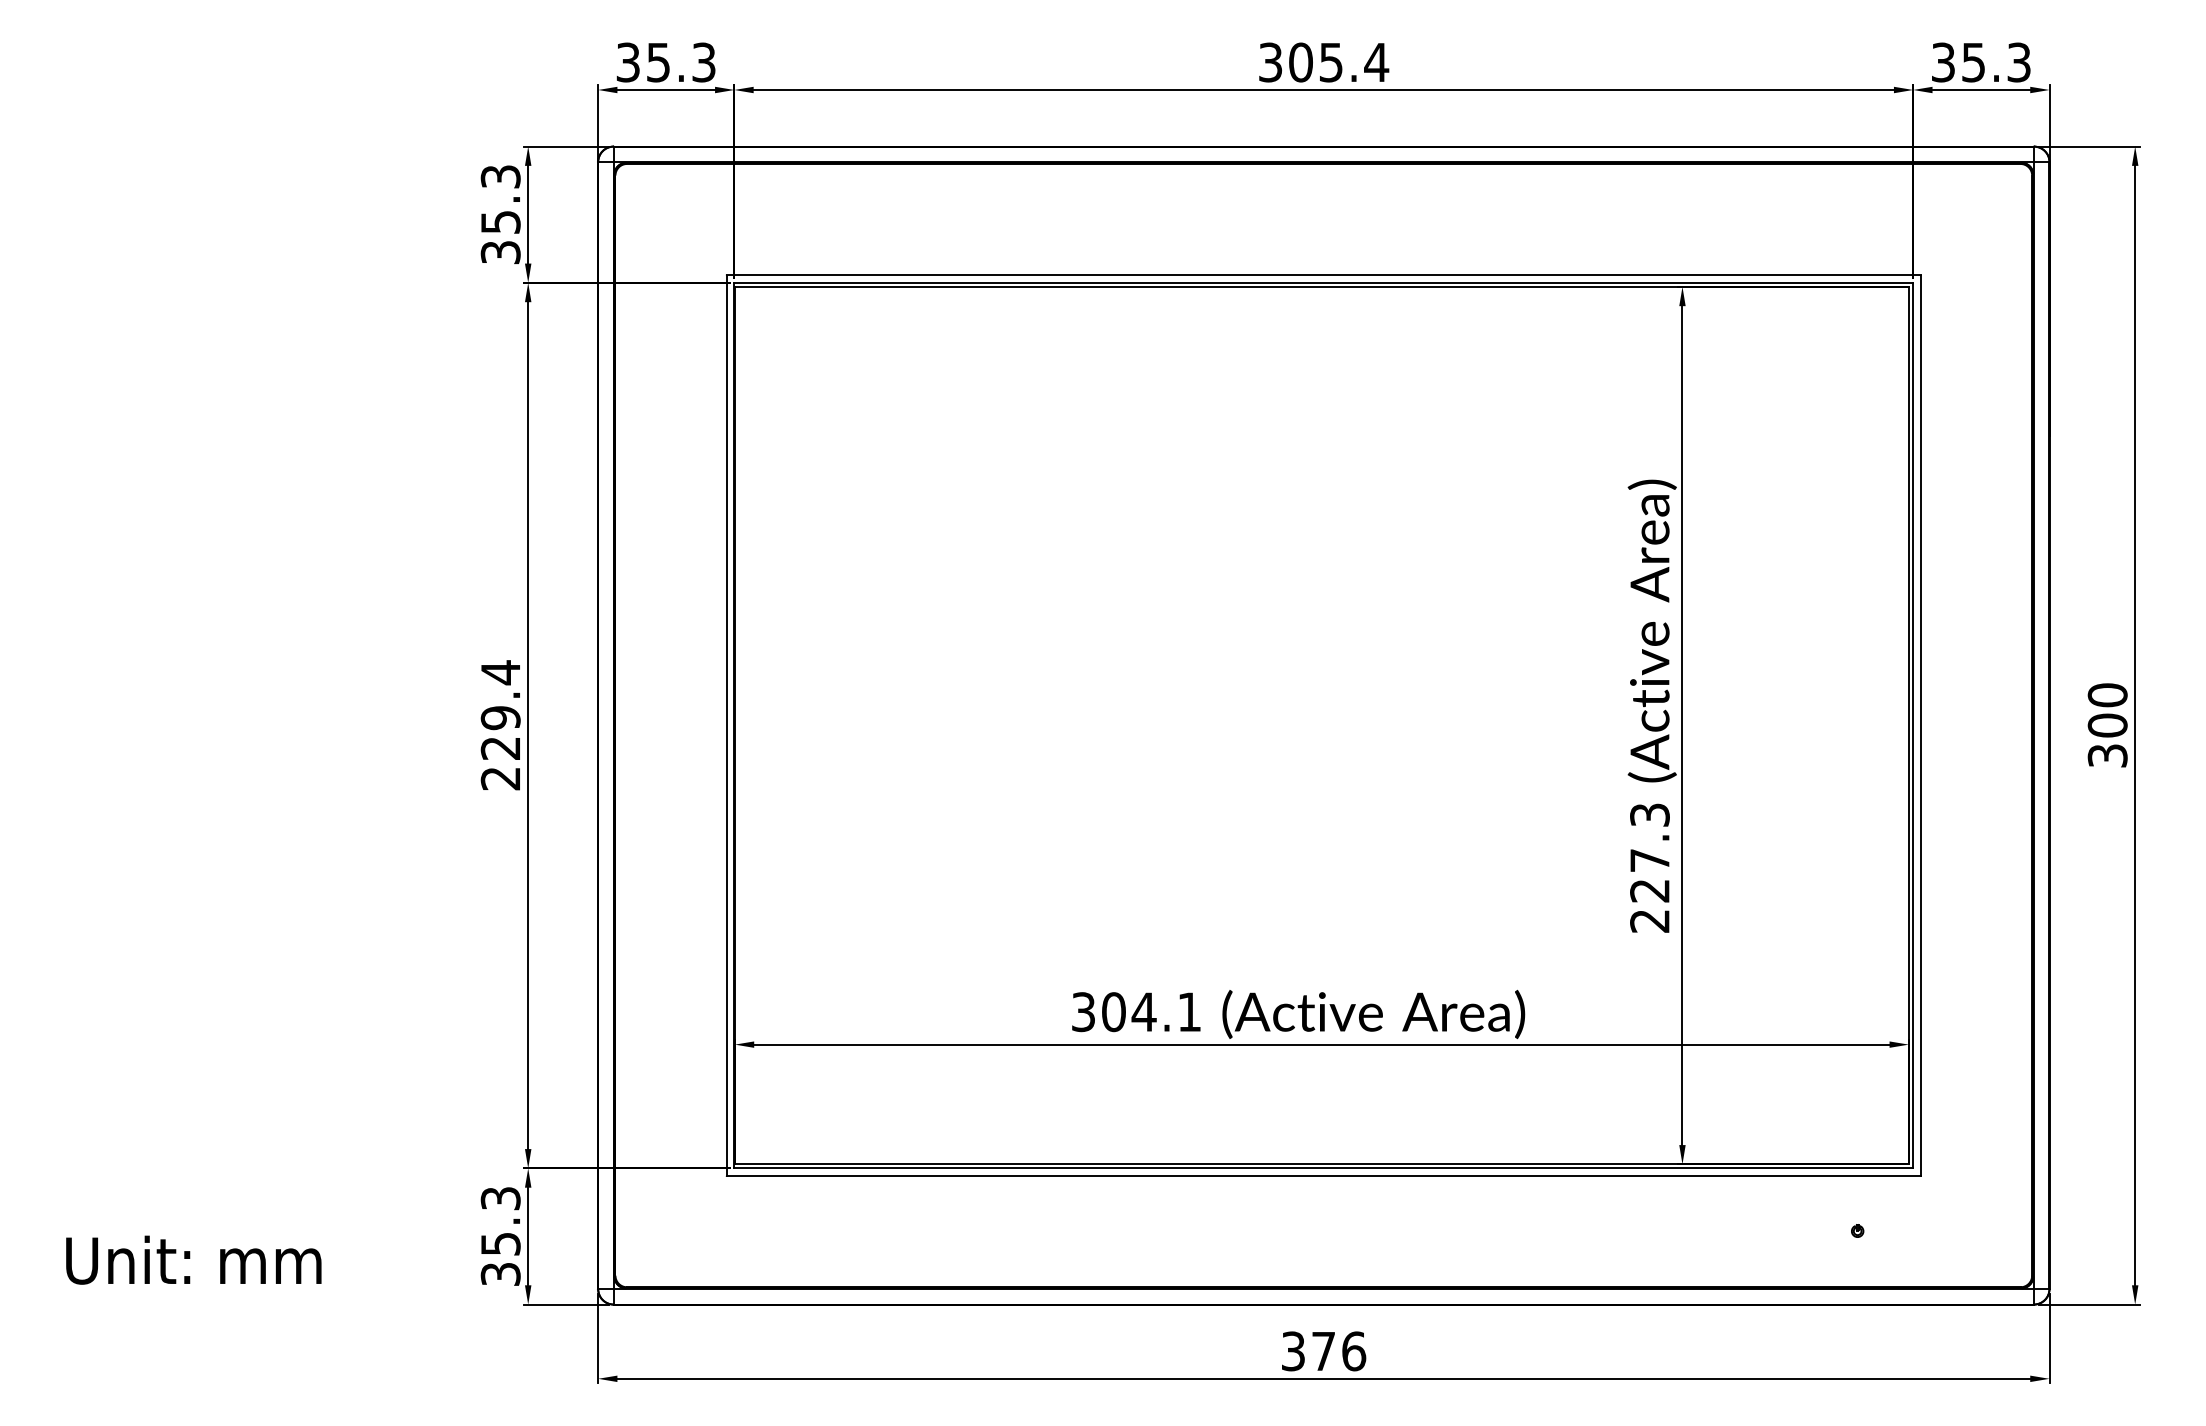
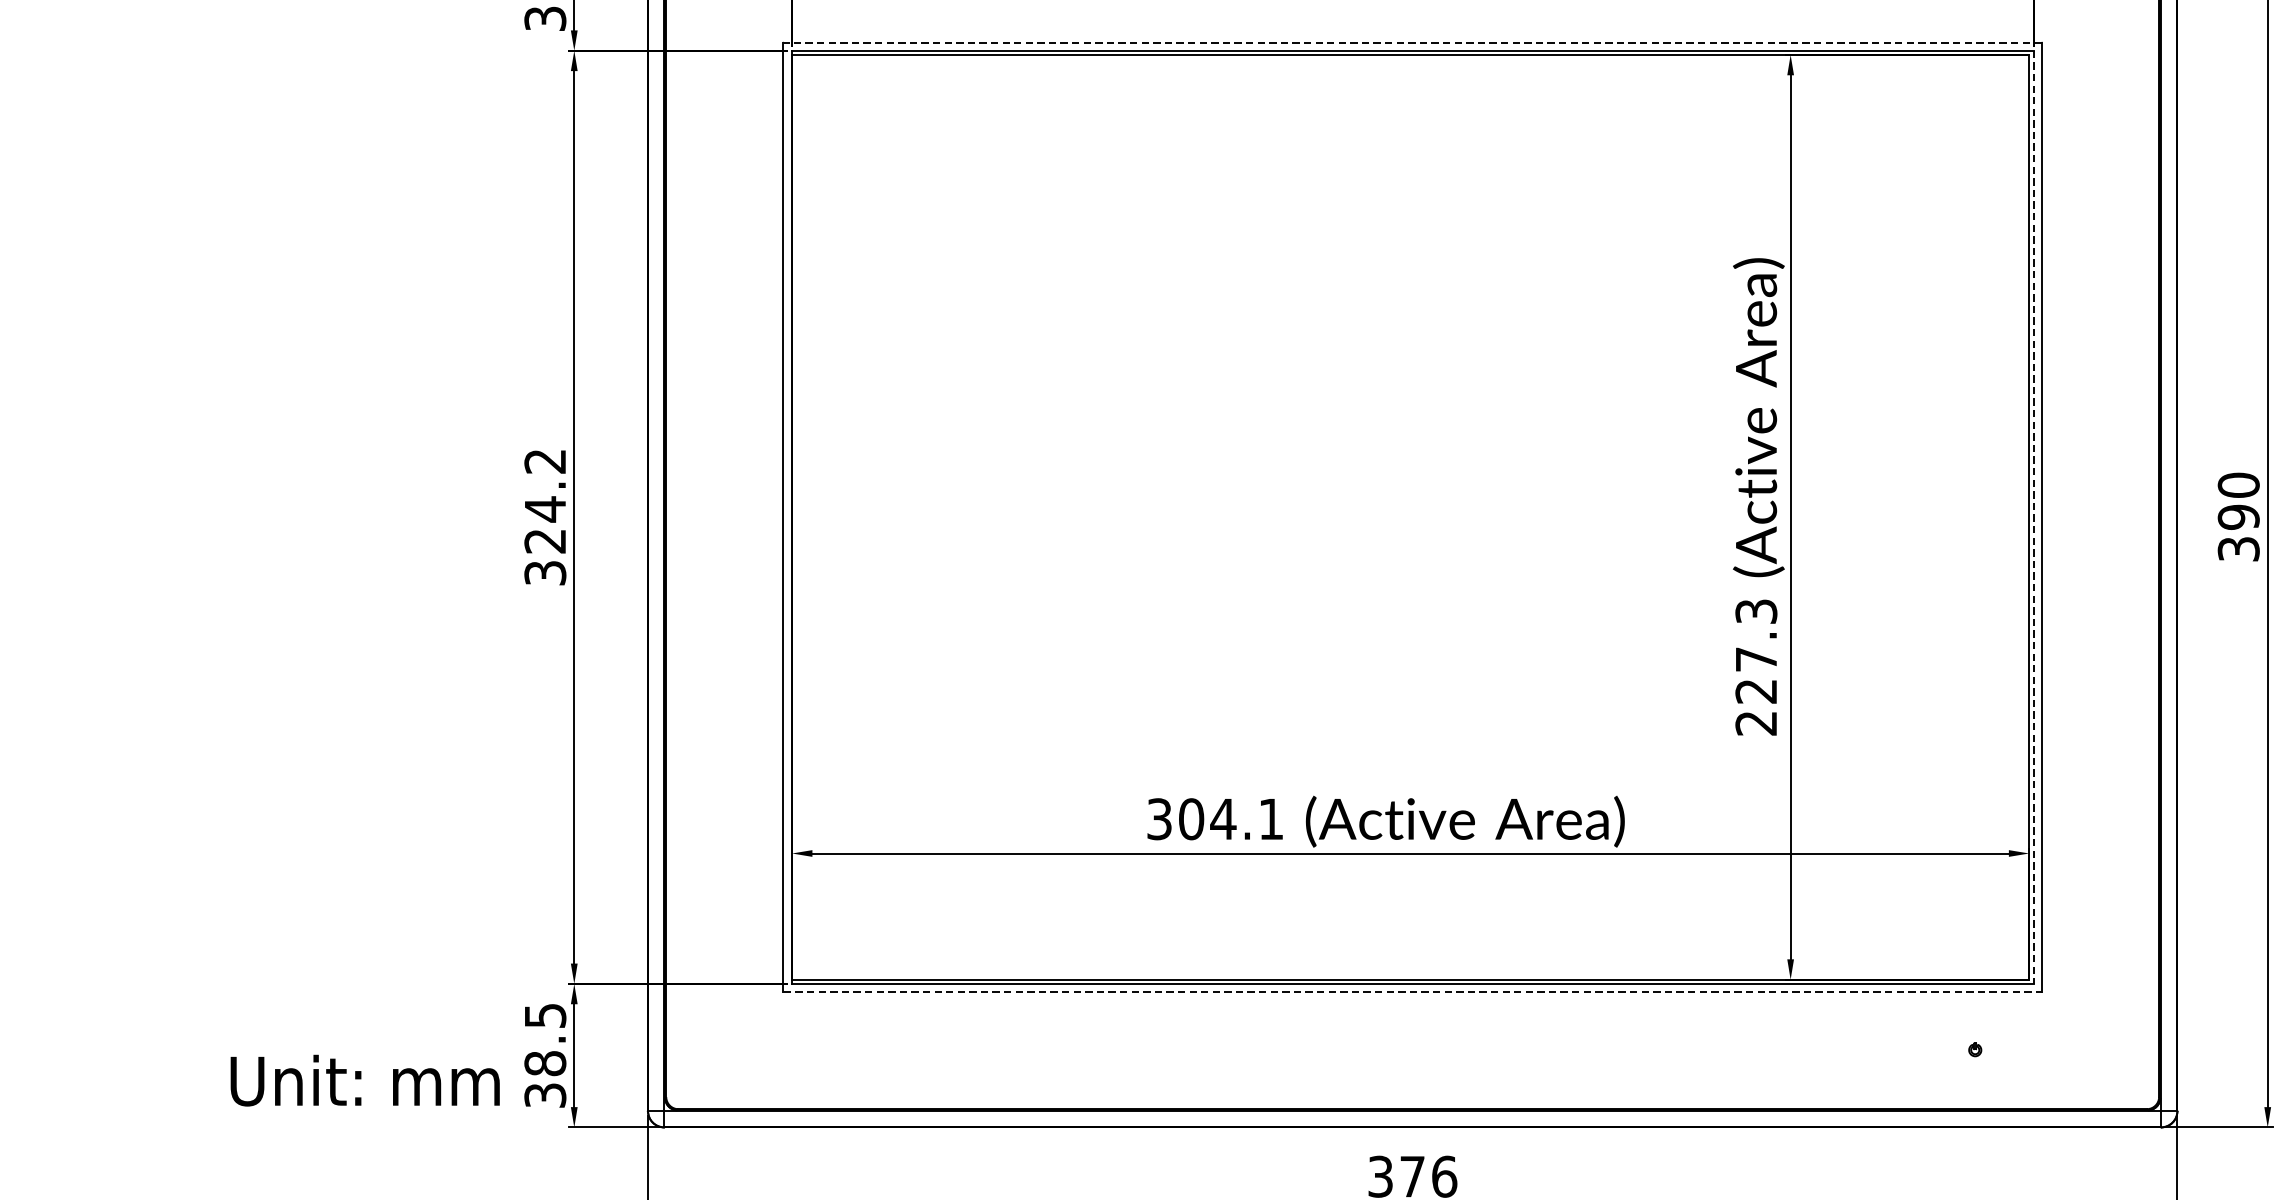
line: (1323, 275) -> (1412, 42), solid -> dashed
text: (500, 725) -> (545, 517), 229.4 -> 324.2
line: (1913, 725) -> (2034, 517), solid -> dashed
text: (2107, 725) -> (2238, 517), 300 -> 390
line: (1323, 1176) -> (1412, 992), solid -> dashed
text: (500, 1221) -> (545, 1039), 35.3 -> 38.5
text: (193, 1259) -> (364, 1079), moved

